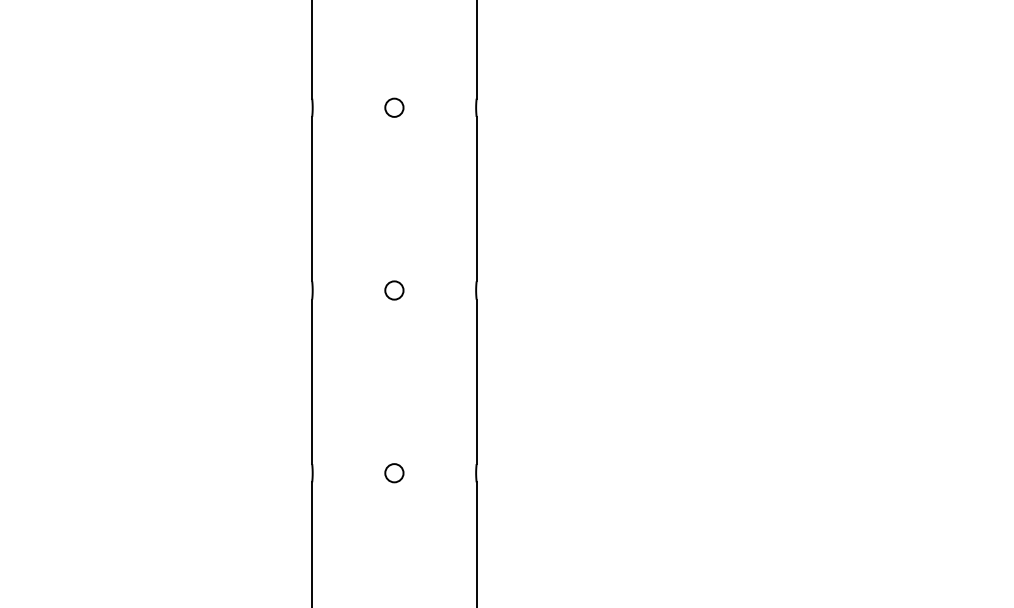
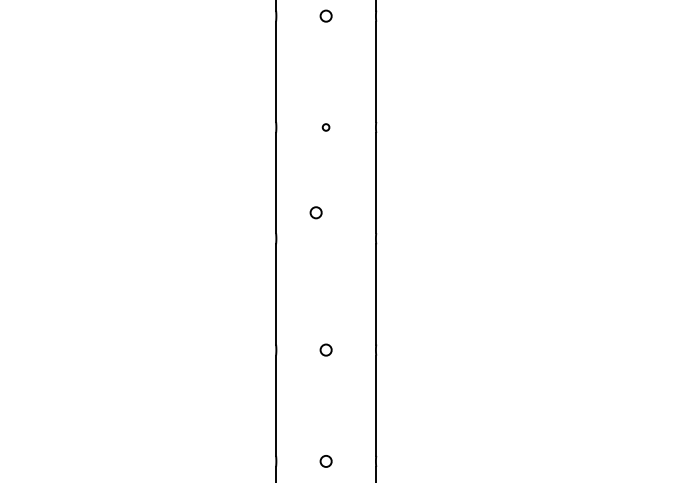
circle: (393, 107) -> (325, 127), size x0.6
circle: (393, 290) -> (315, 212), moved

